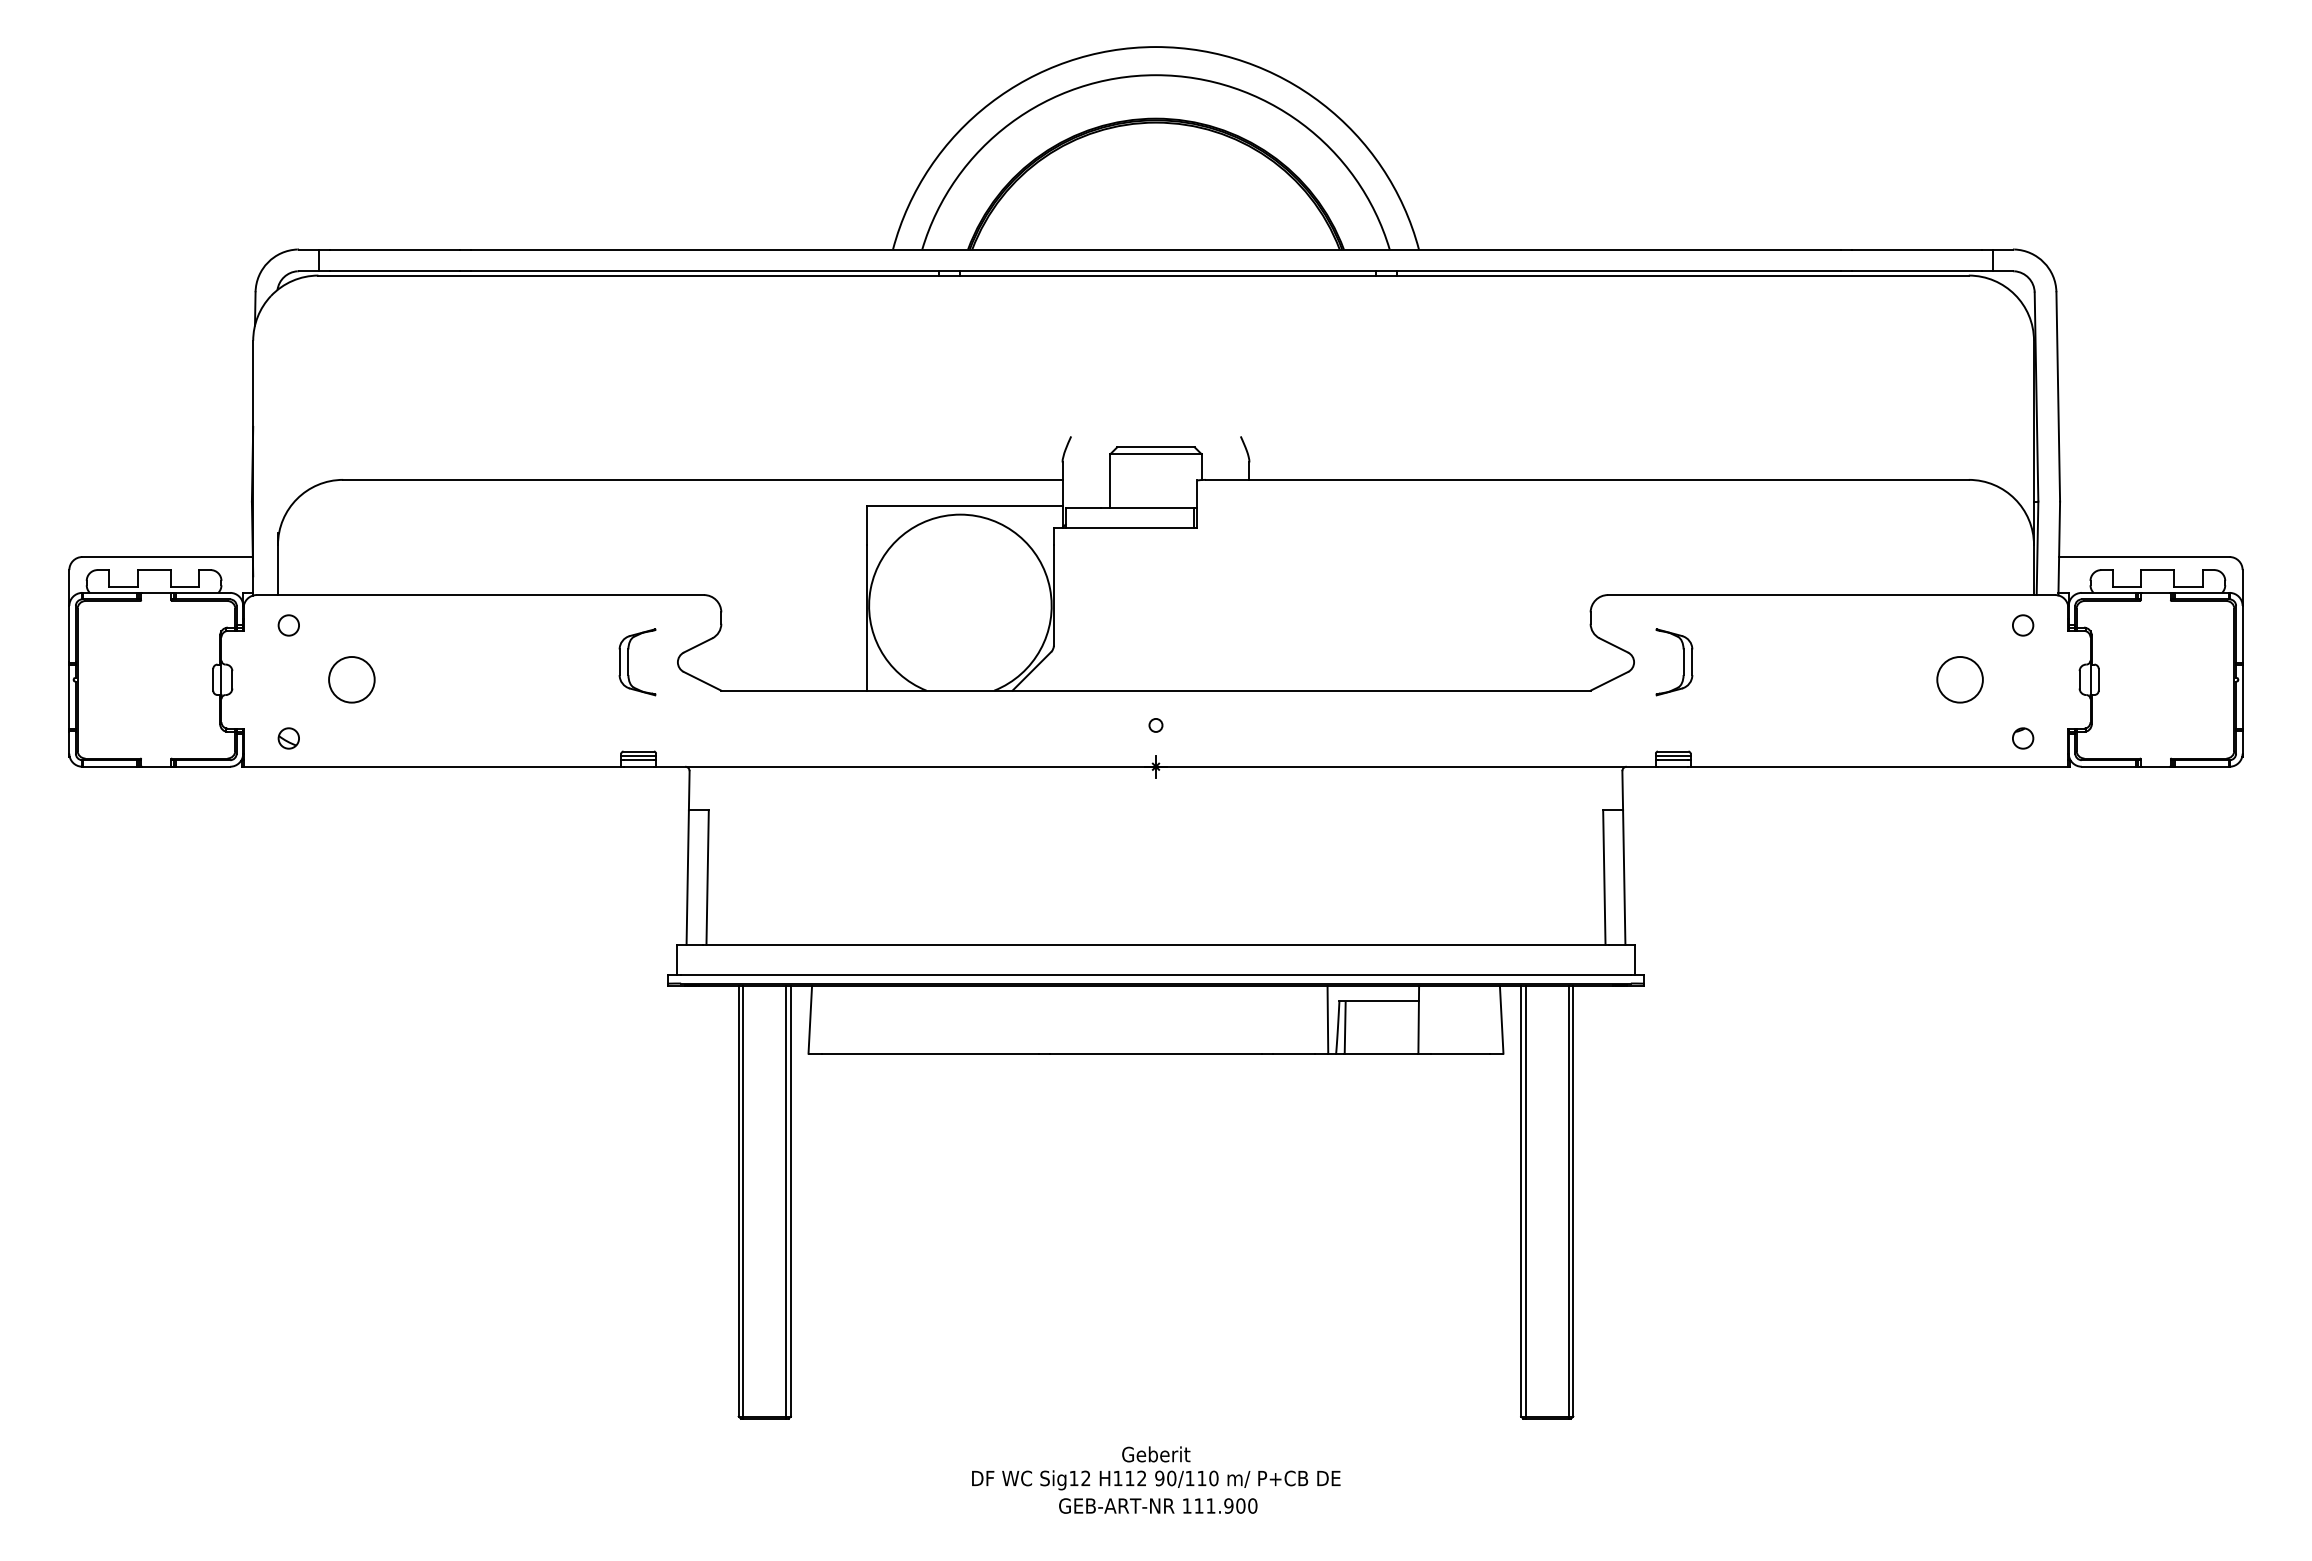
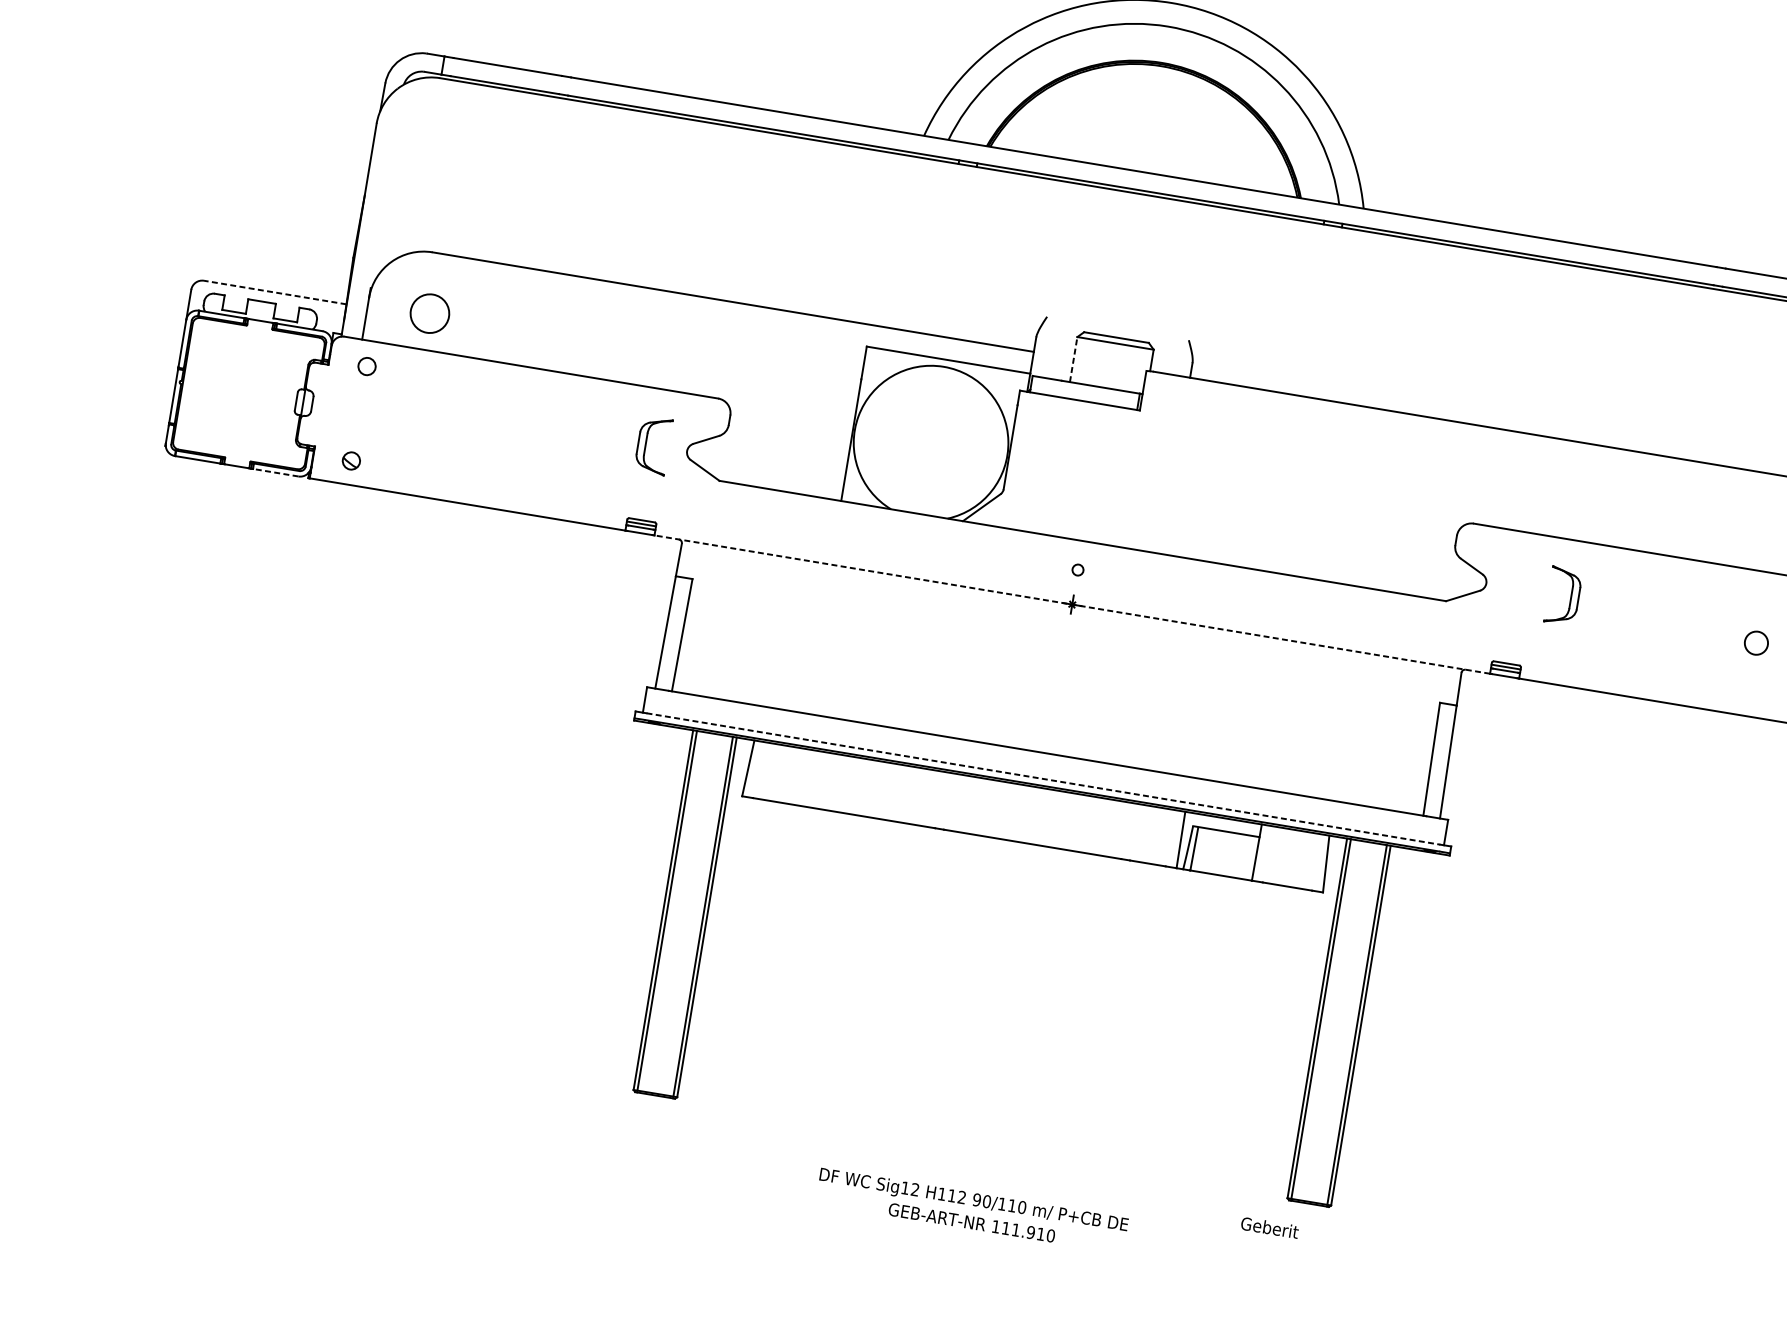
line: (1110, 481) -> (1073, 359), solid -> dashed
line: (167, 557) -> (275, 292), solid -> dashed
part: (1683, 662) -> (1571, 597), moved
circle: (351, 679) -> (429, 313), moved
circle: (1959, 679) -> (1755, 642), size x0.6
line: (202, 766) -> (275, 472), solid -> dashed
line: (1156, 766) -> (1072, 604), solid -> dashed
line: (1156, 975) -> (1043, 779), solid -> dashed
text: (1156, 1454) -> (1270, 1227), moved
text: (1240, 1505) -> (1040, 1233), 111.900 -> 111.910

